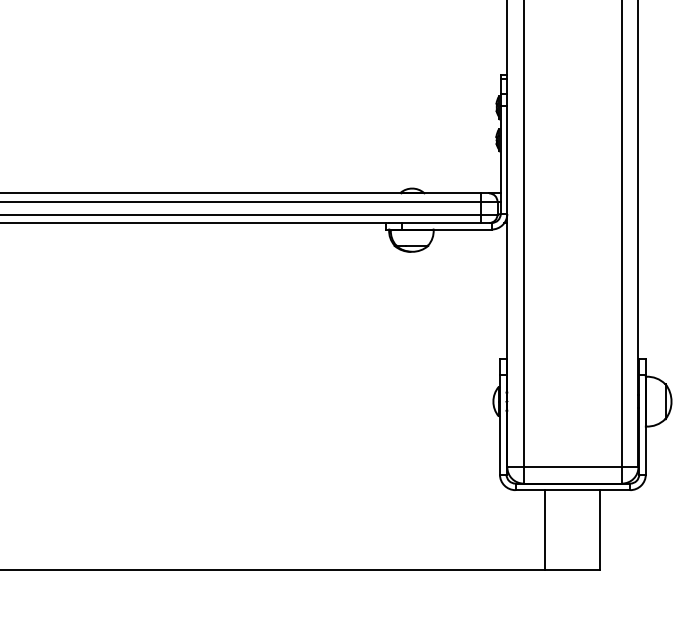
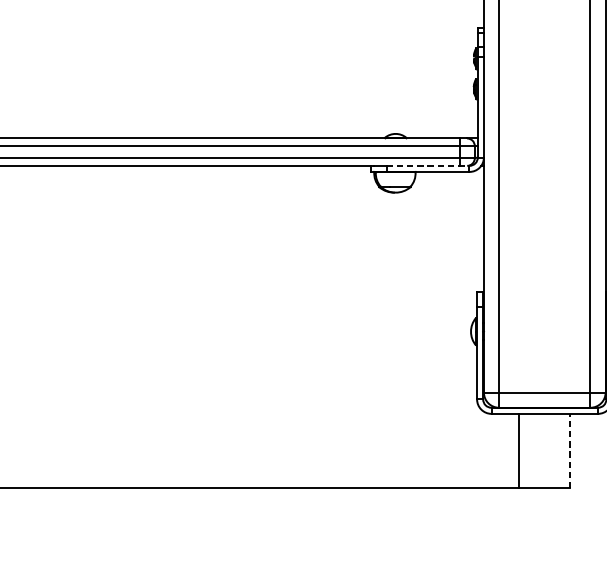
line: (447, 222) -> (428, 165), solid -> dashed
line: (600, 529) -> (570, 450), solid -> dashed

